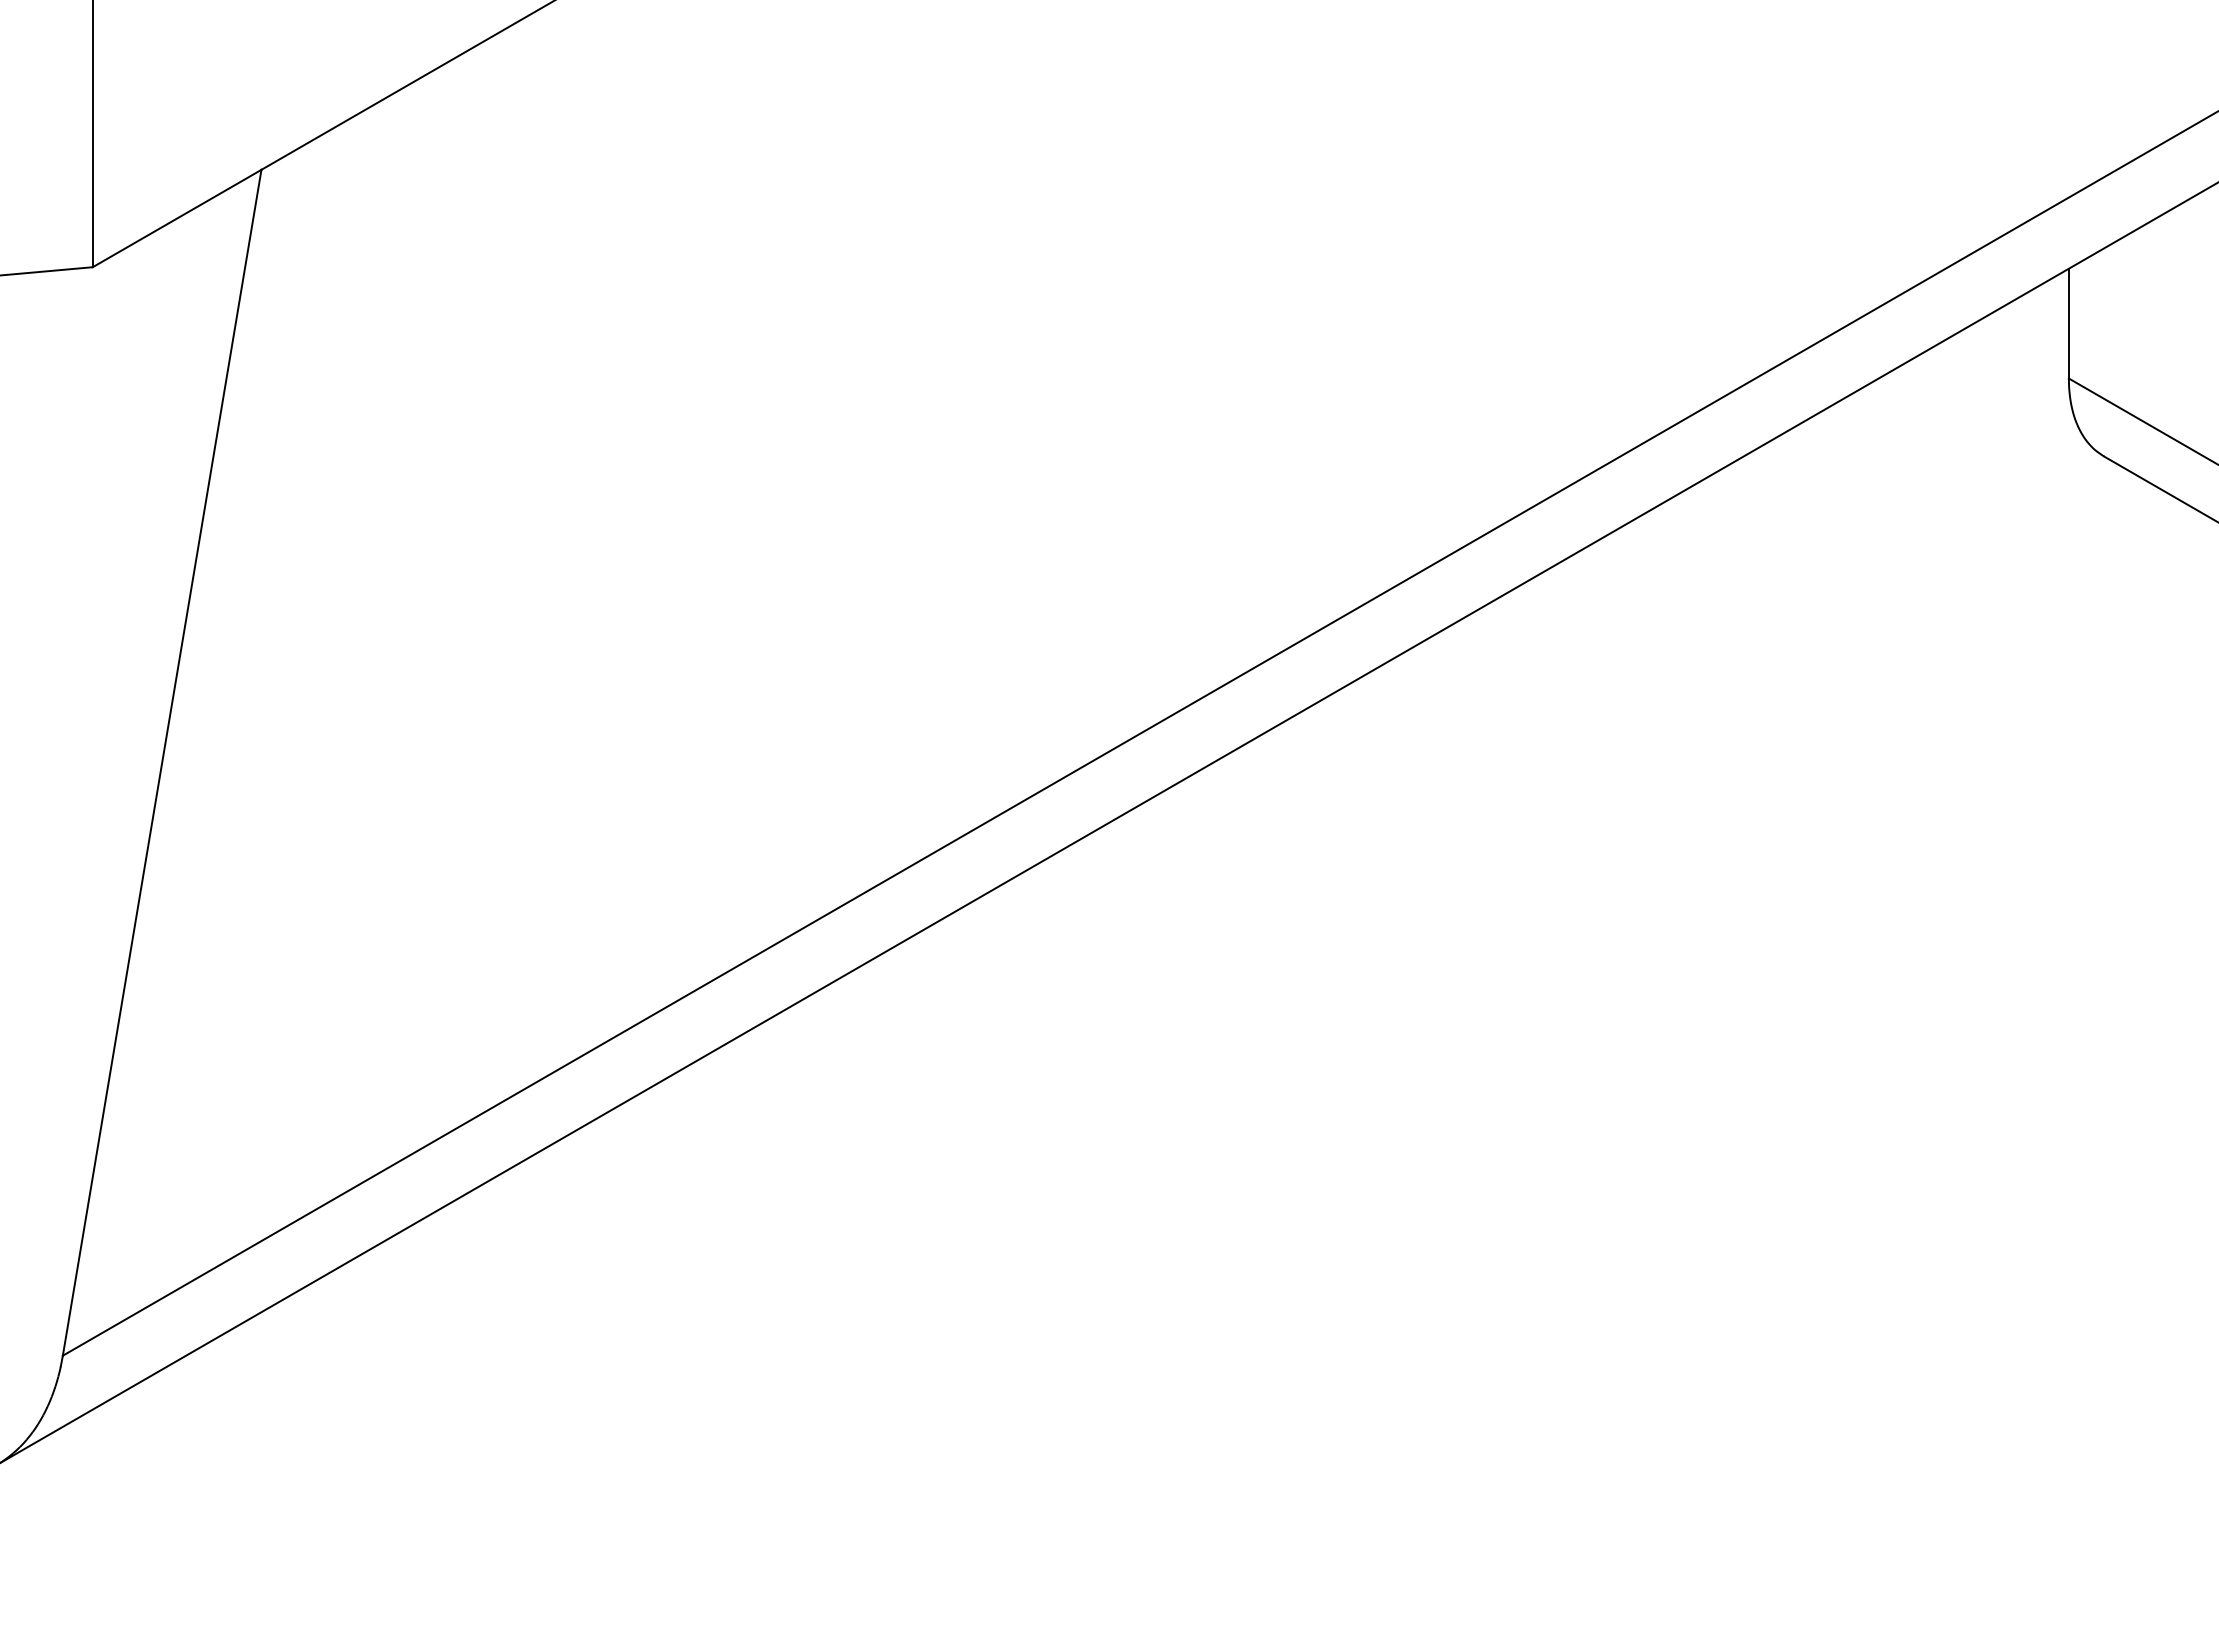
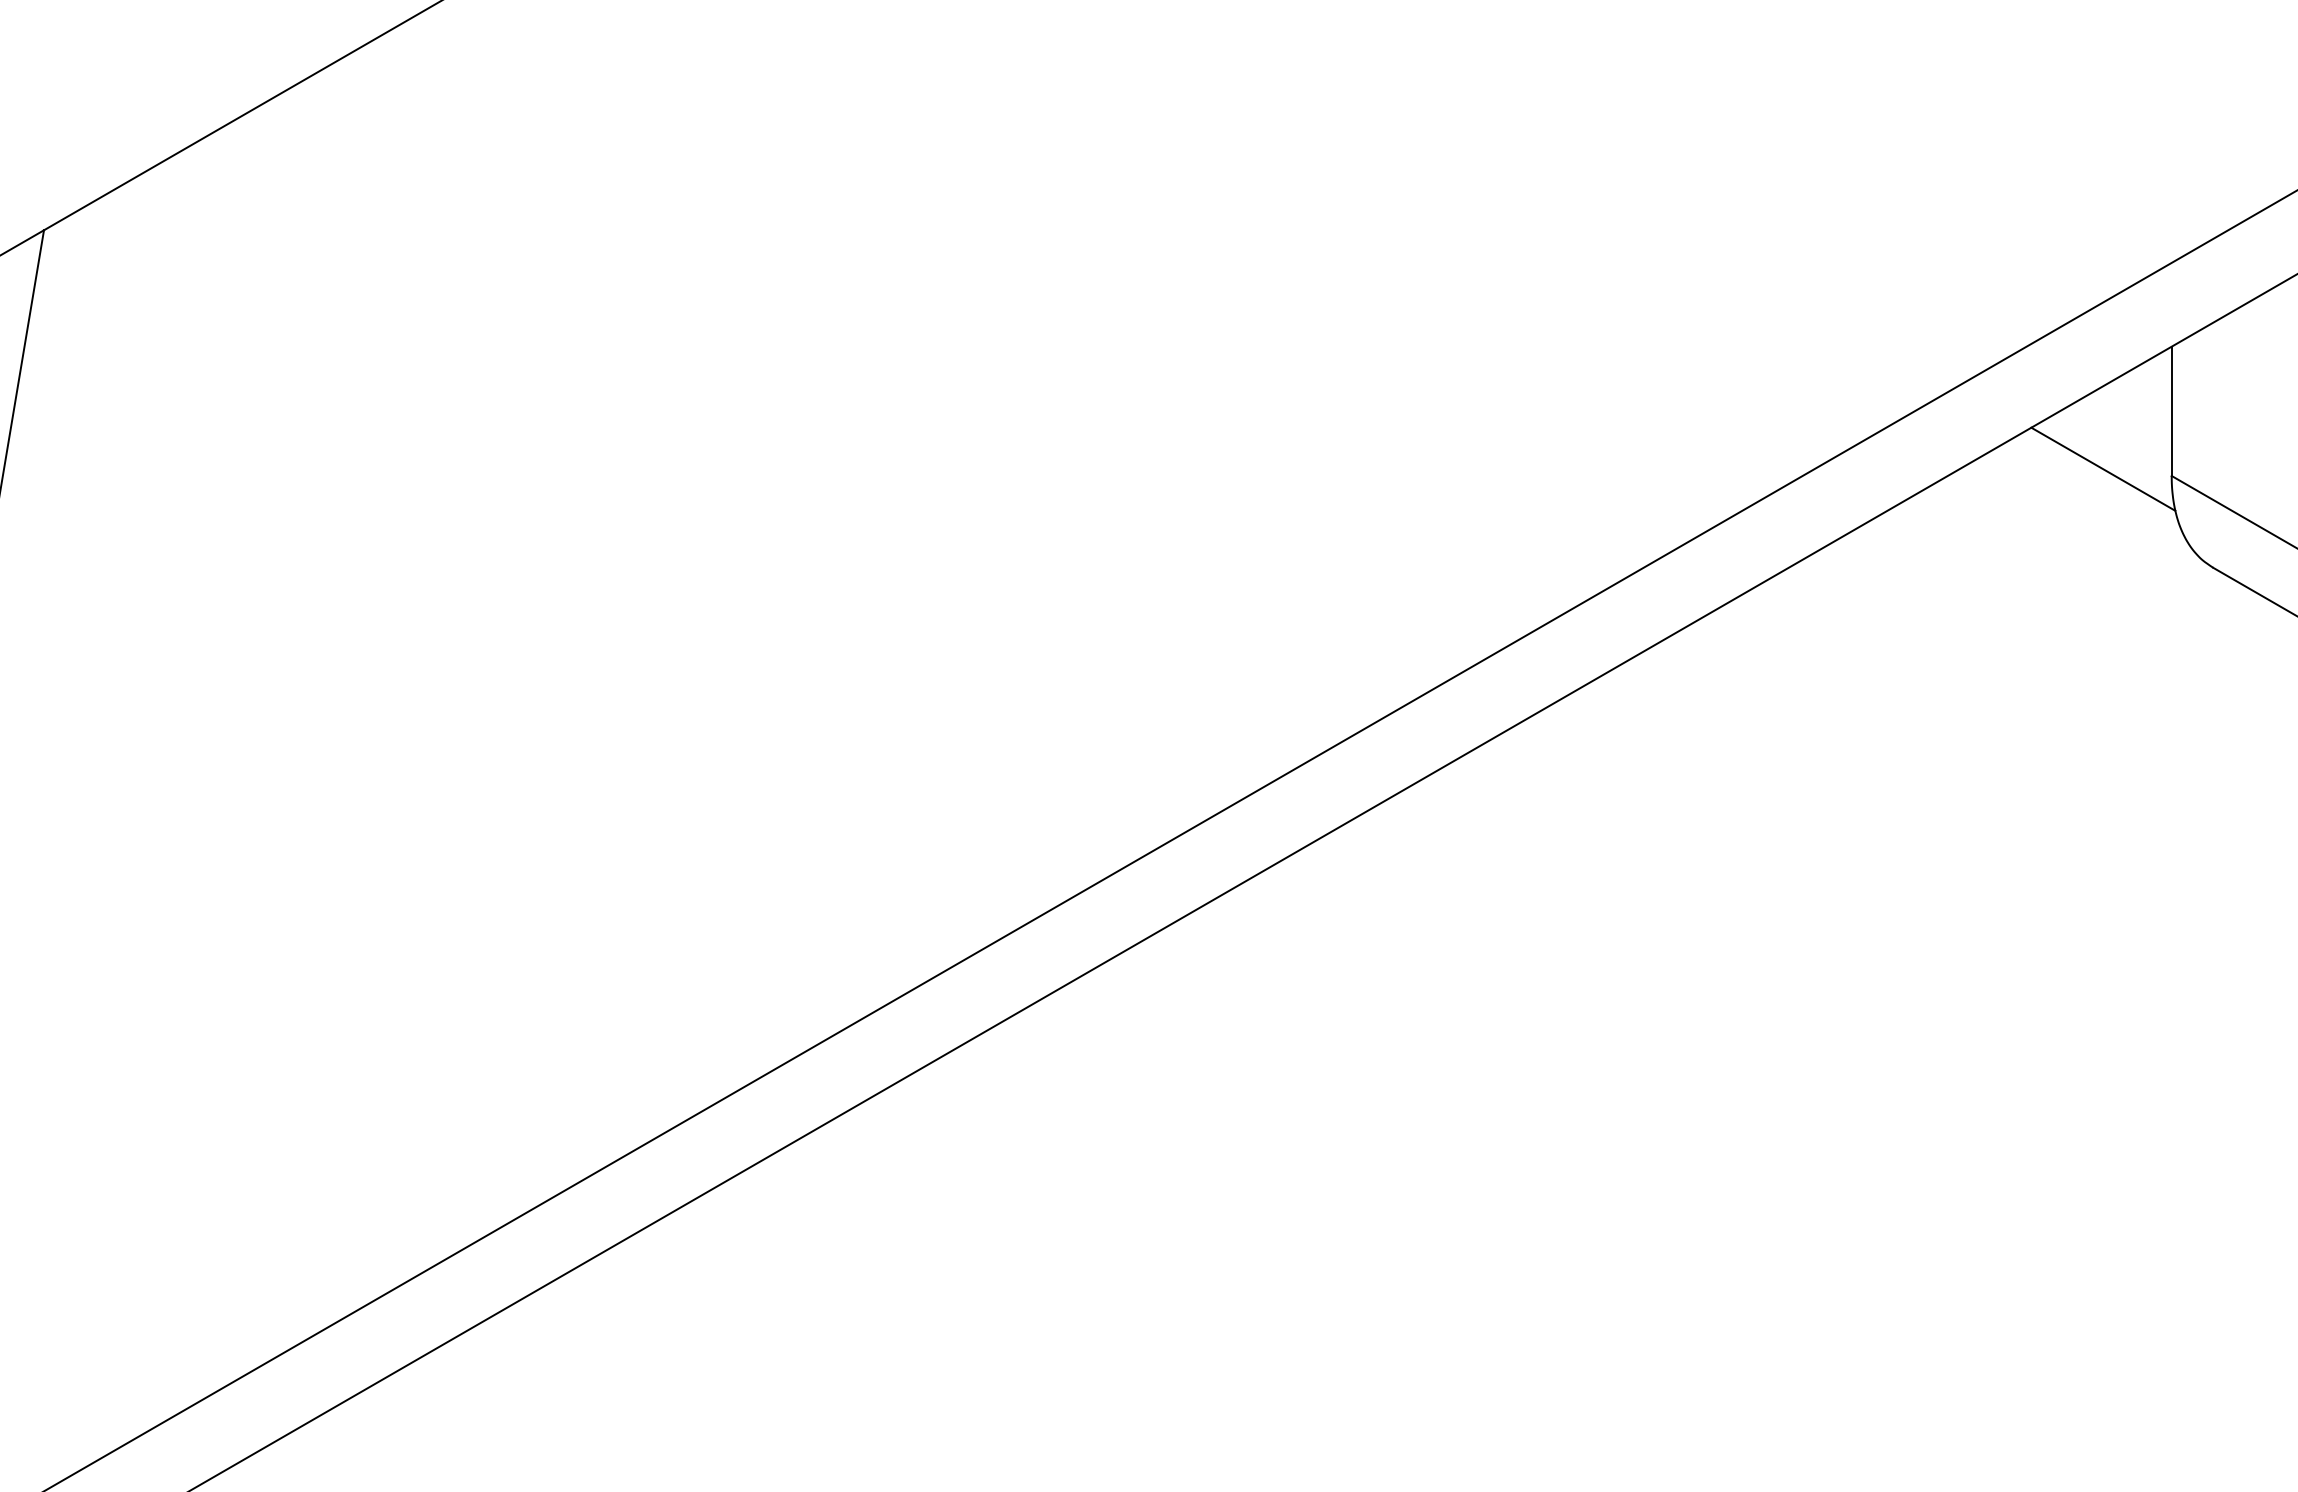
line: (2010, 372) -> (2102, 468), added

